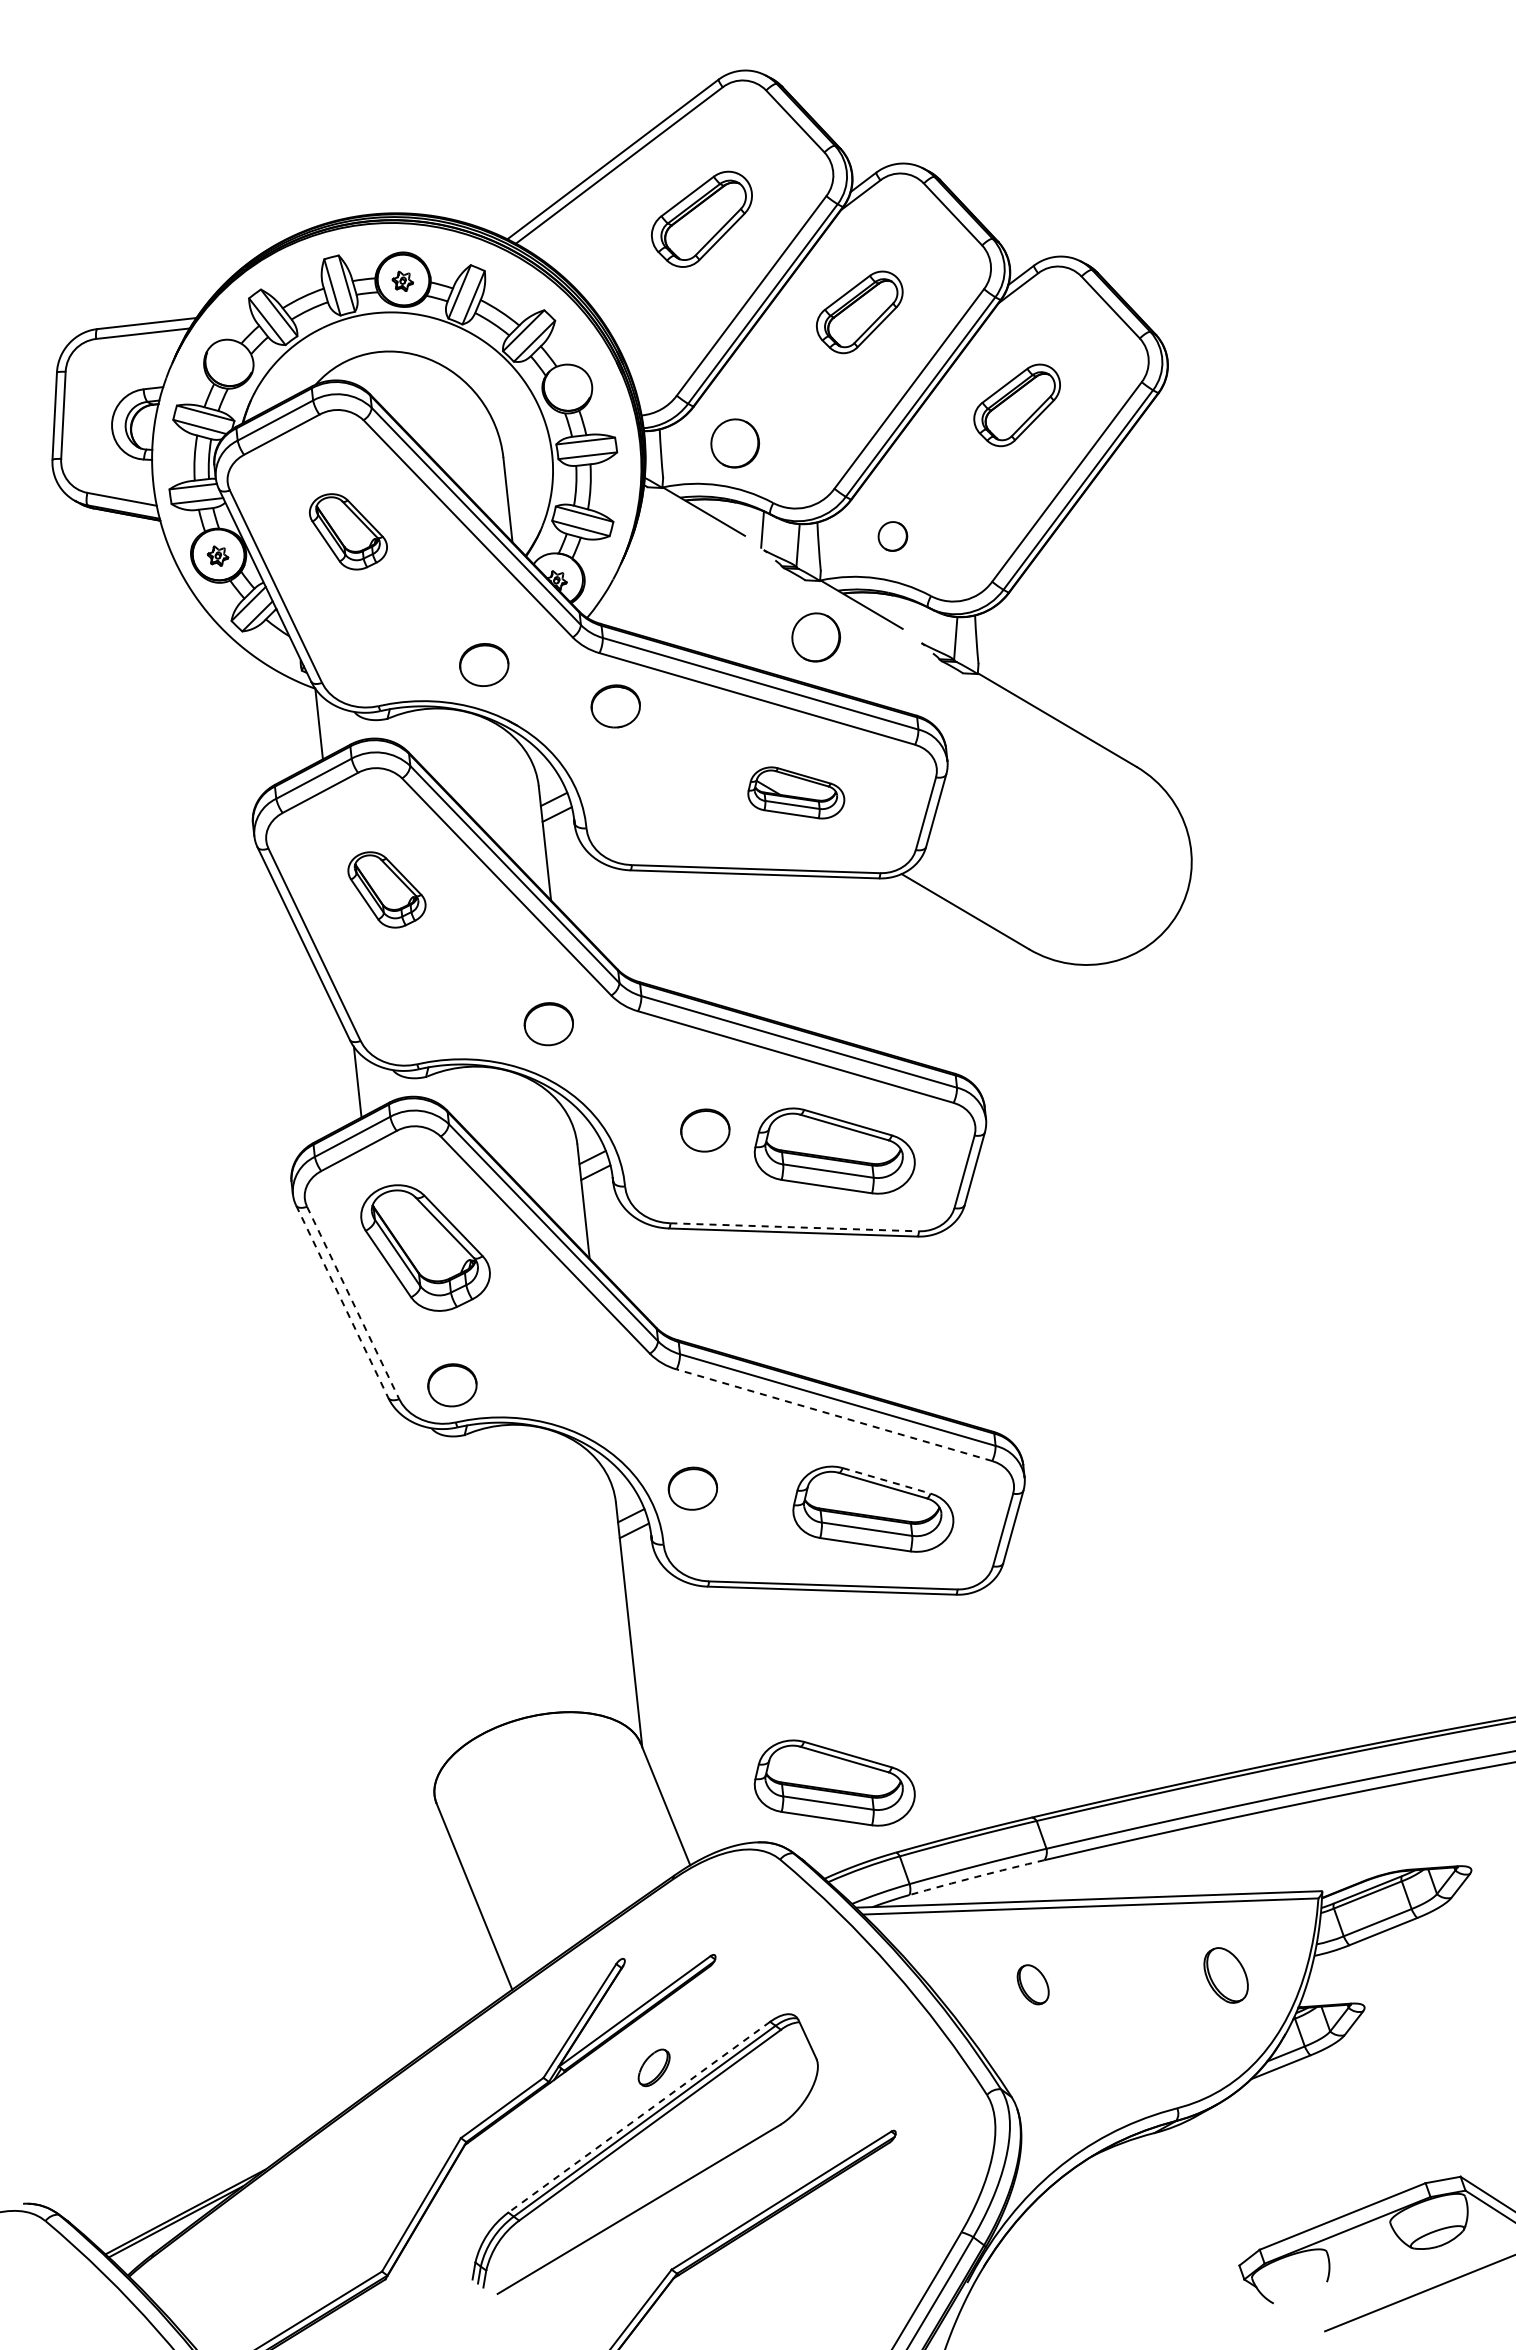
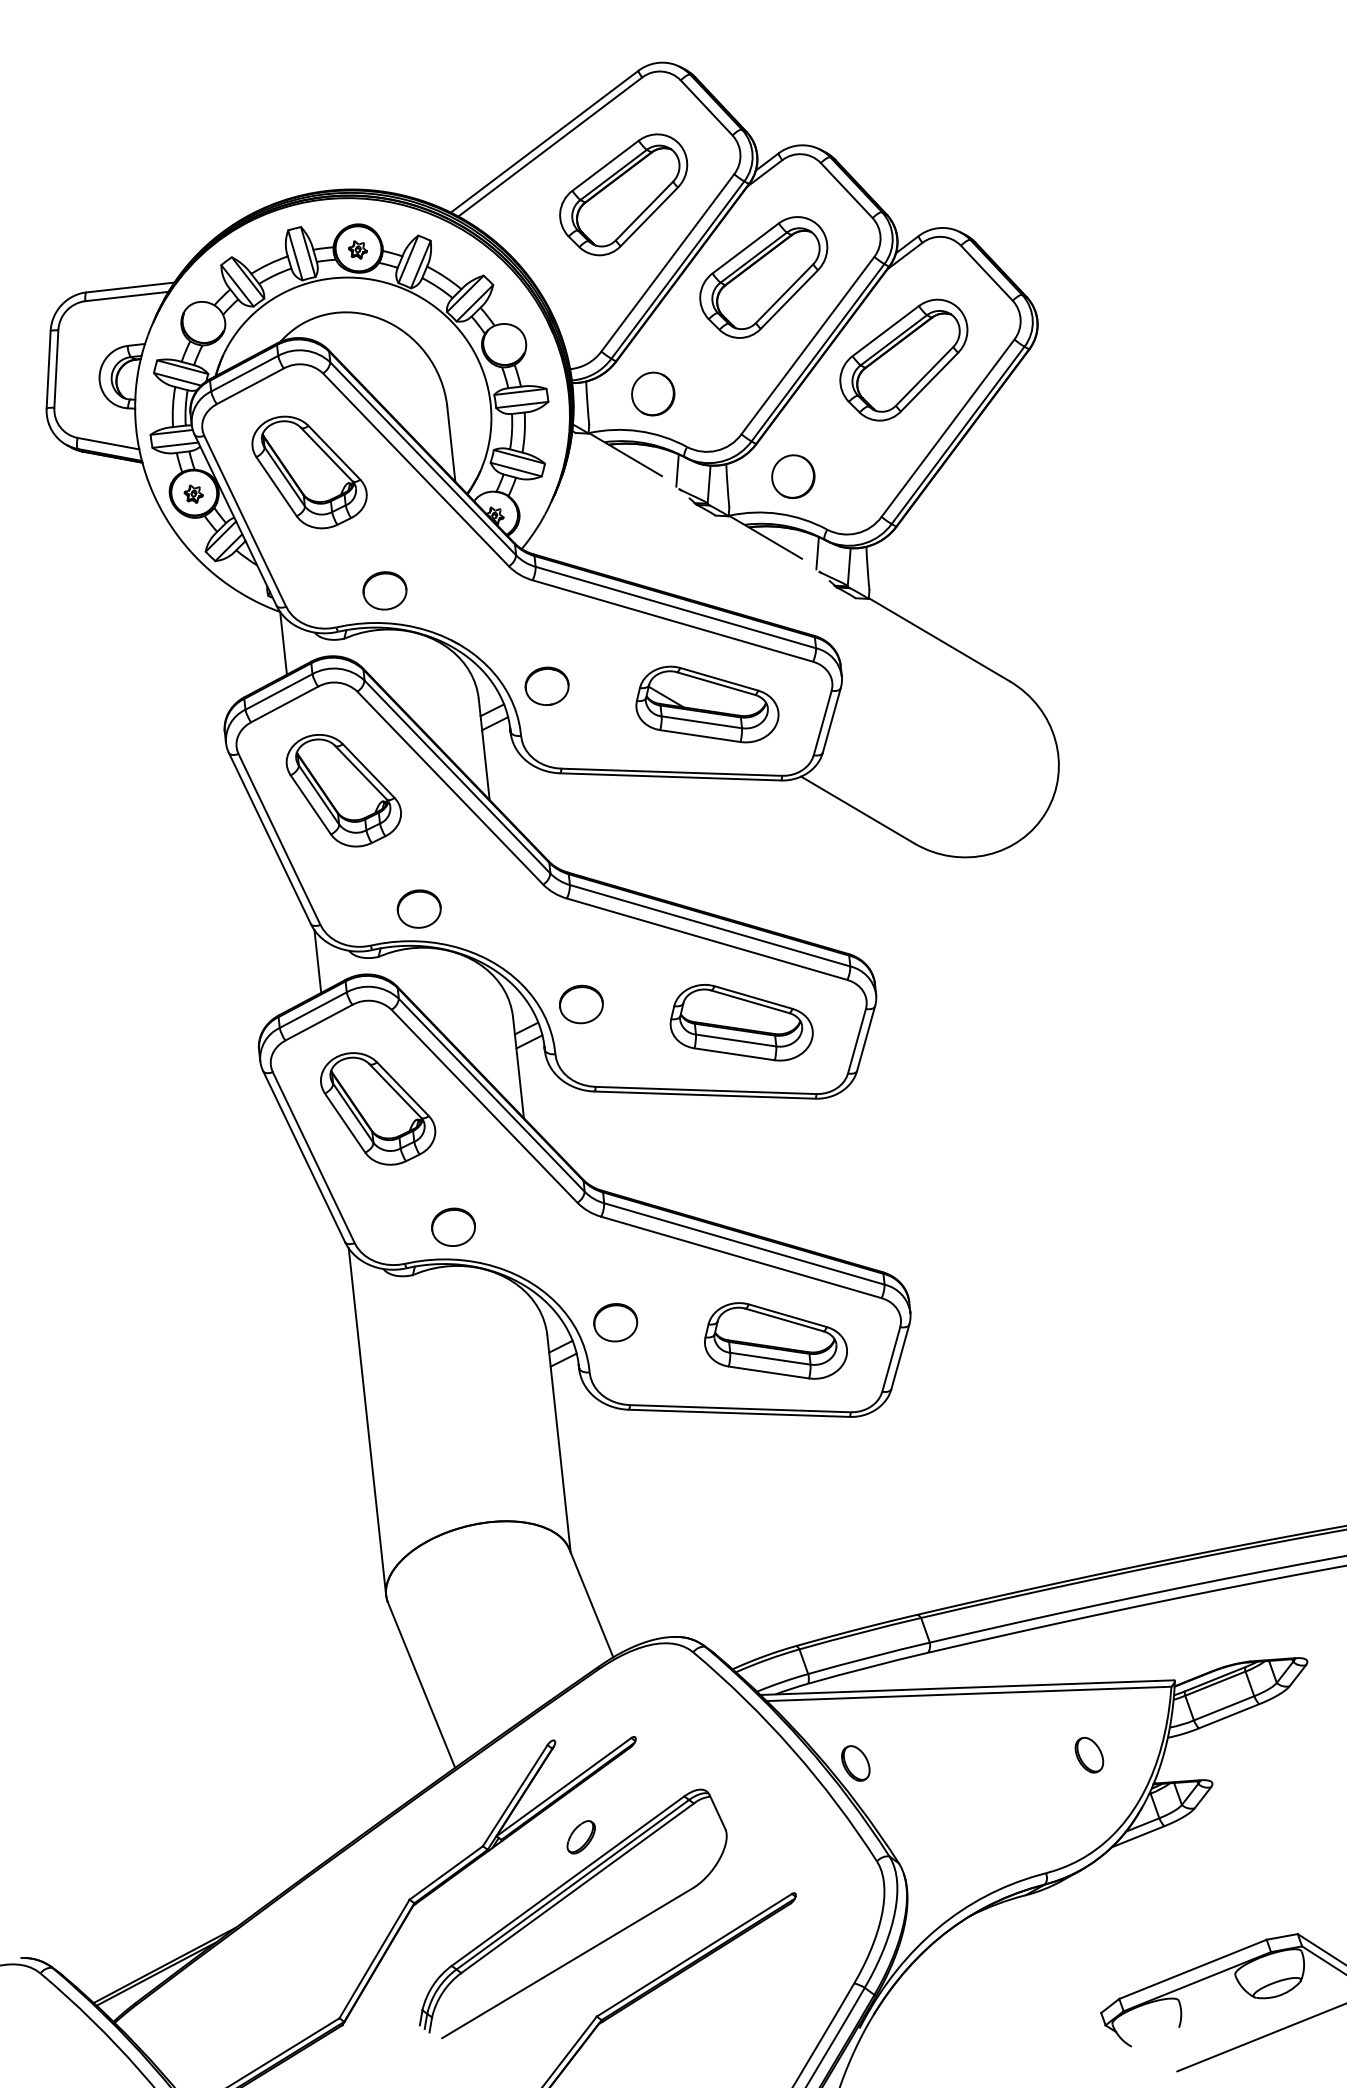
part: (701, 219) -> (623, 195), size x1.43
part: (859, 312) -> (763, 277), size x1.67
part: (1016, 405) -> (903, 360), size x1.67
part: (348, 531) -> (309, 472), size x1.67
part: (892, 536) -> (793, 476), size x1.67
line: (919, 622) -> (816, 553), added
part: (816, 637) -> (725, 566), removed
part: (484, 664) -> (385, 590), moved
part: (615, 706) -> (546, 686), moved
part: (796, 792) -> (707, 704), size x1.67
part: (386, 889) -> (343, 790), size x1.67
part: (548, 1024) -> (418, 909), moved
part: (705, 1130) -> (581, 1004), moved
line: (795, 1227) -> (706, 1090), dashed -> solid
line: (342, 1301) -> (304, 1156), dashed -> solid
line: (353, 1302) -> (314, 1157), dashed -> solid
part: (452, 1385) -> (453, 1227), moved
line: (833, 1415) -> (740, 1257), dashed -> solid
line: (886, 1480) -> (787, 1315), dashed -> solid
line: (413, 1599) -> (367, 1421), added
part: (834, 1782) -> (741, 1583), removed
arc: (976, 1876) -> (867, 1667), dashed -> solid
part: (1225, 1975) -> (1088, 1755), size x0.71
part: (1032, 1984) -> (855, 1763), moved
line: (639, 2117) -> (568, 1881), dashed -> solid

